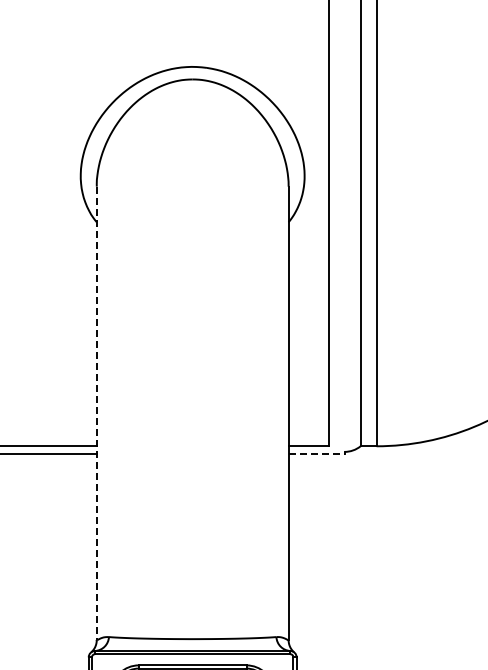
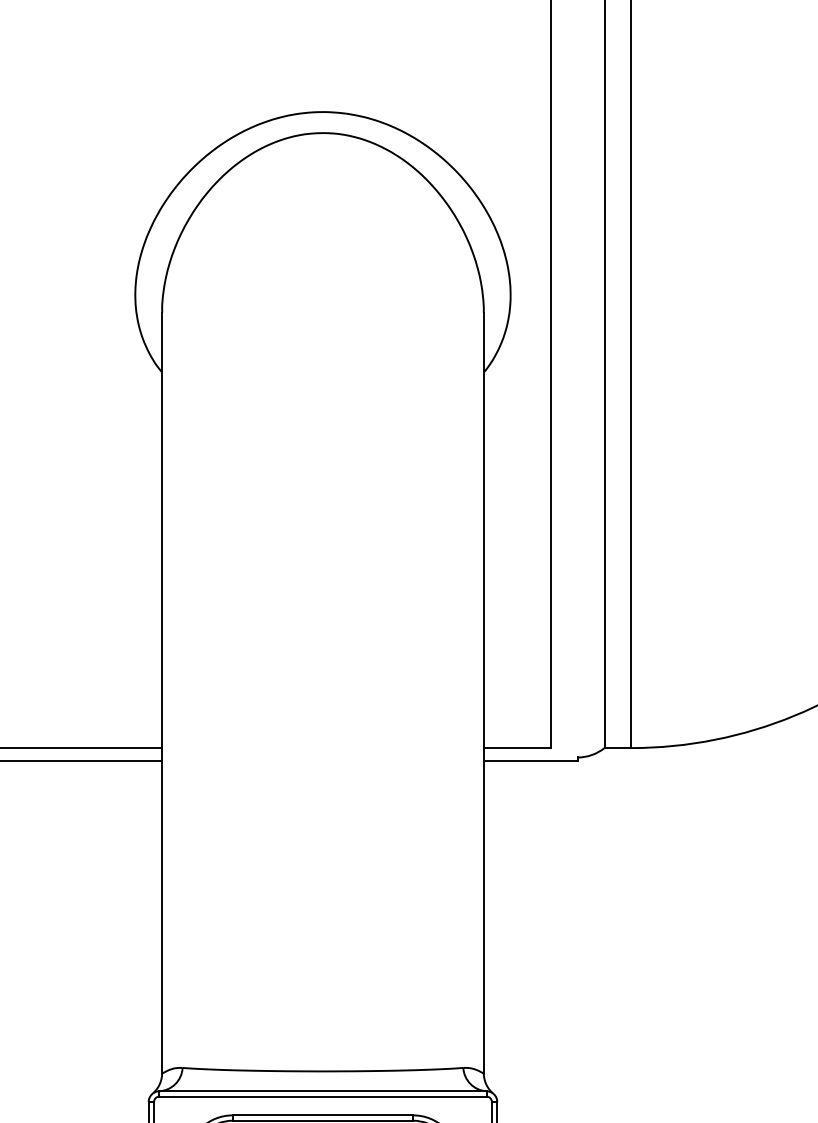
line: (96, 413) -> (161, 693), dashed -> solid
line: (316, 454) -> (530, 761), dashed -> solid

